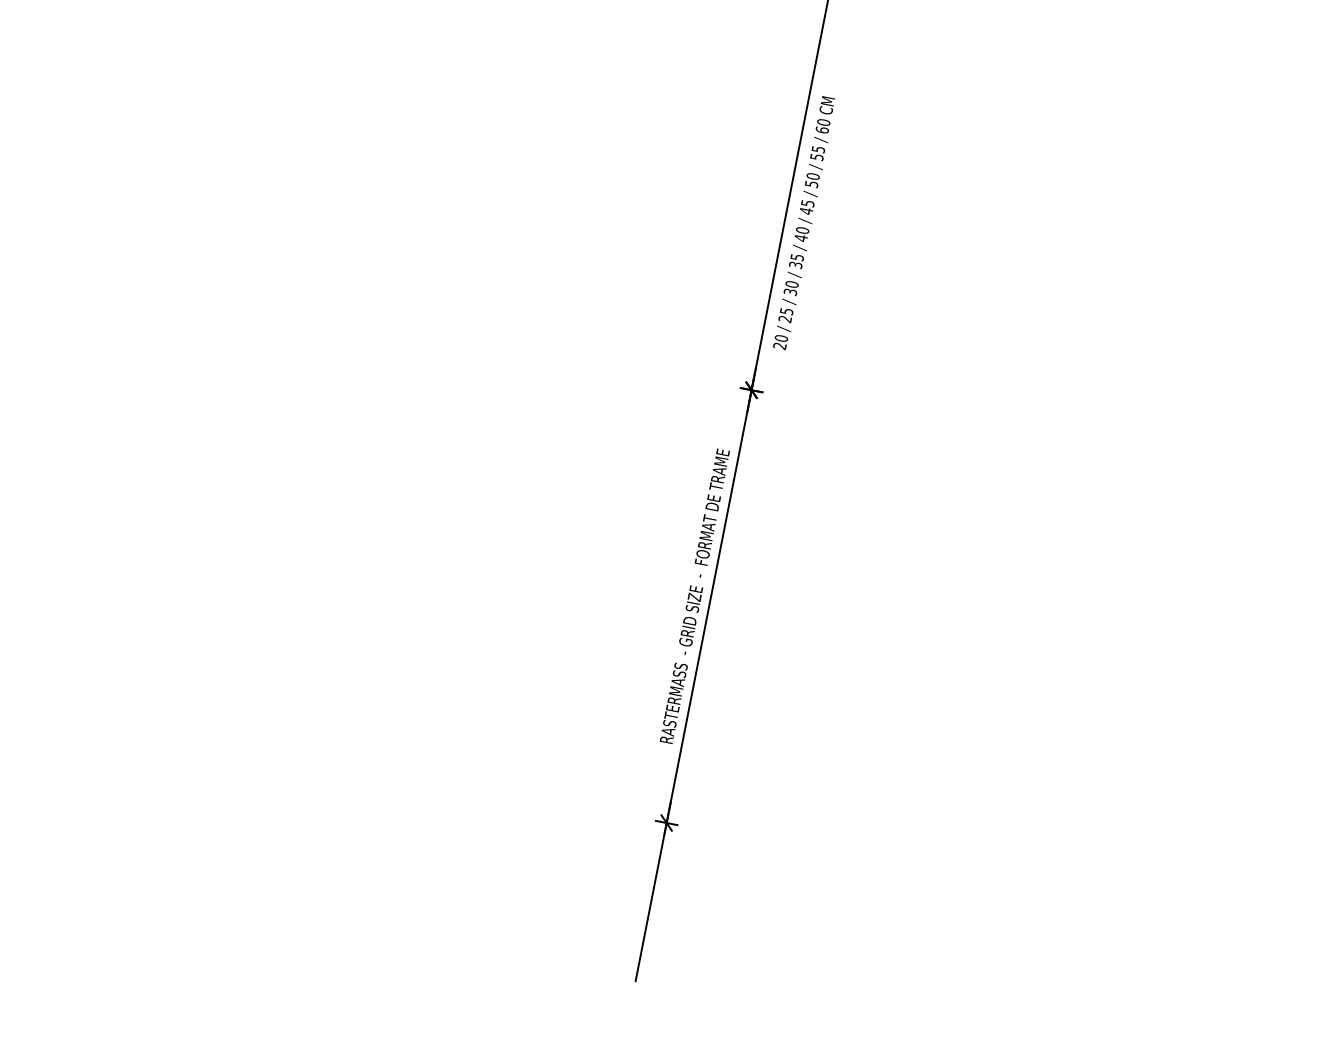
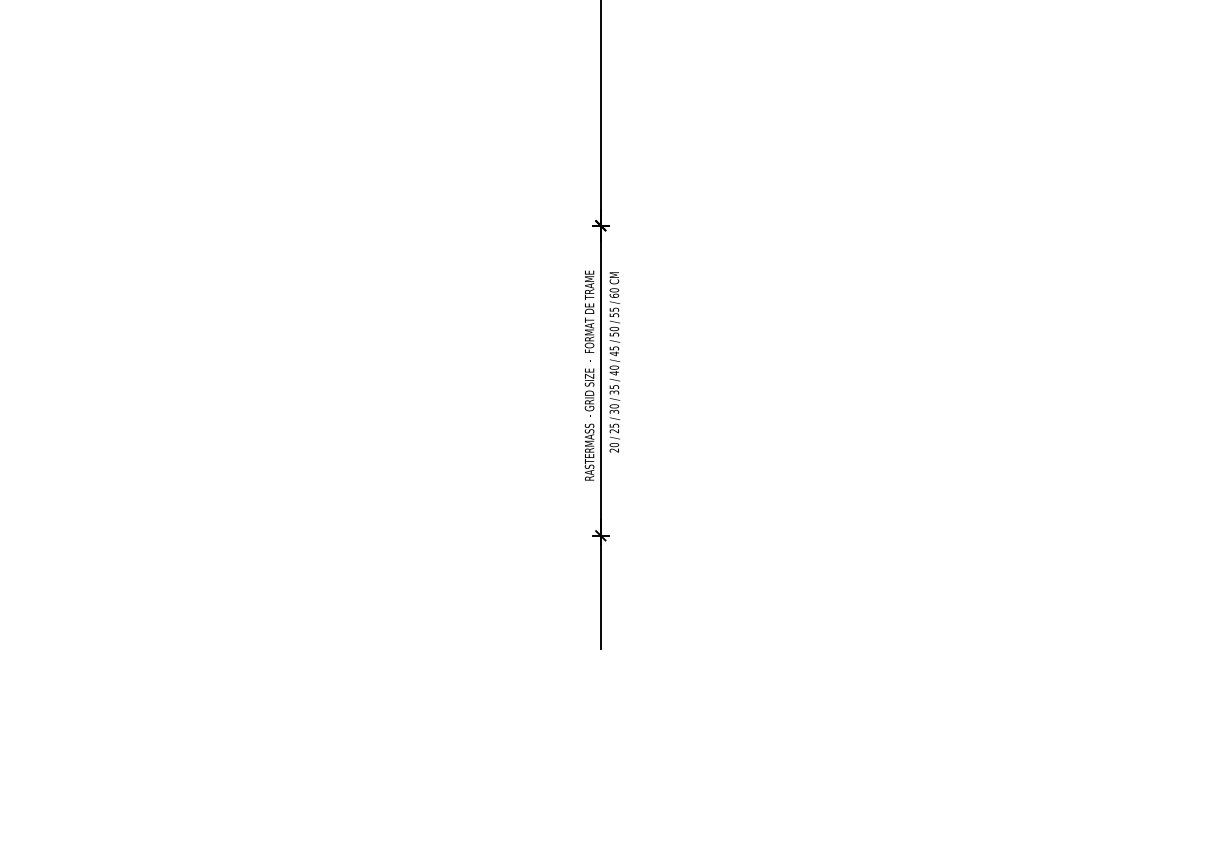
text: (804, 223) -> (614, 362), moved

